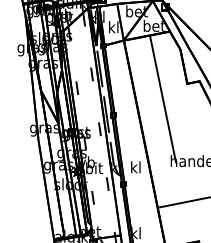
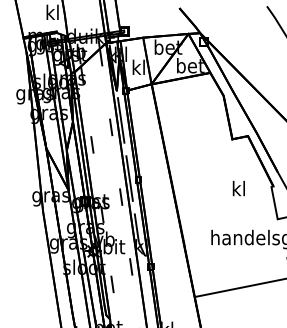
line: (163, 99) -> (201, 159), removed
text: (135, 167) -> (238, 188), moved

